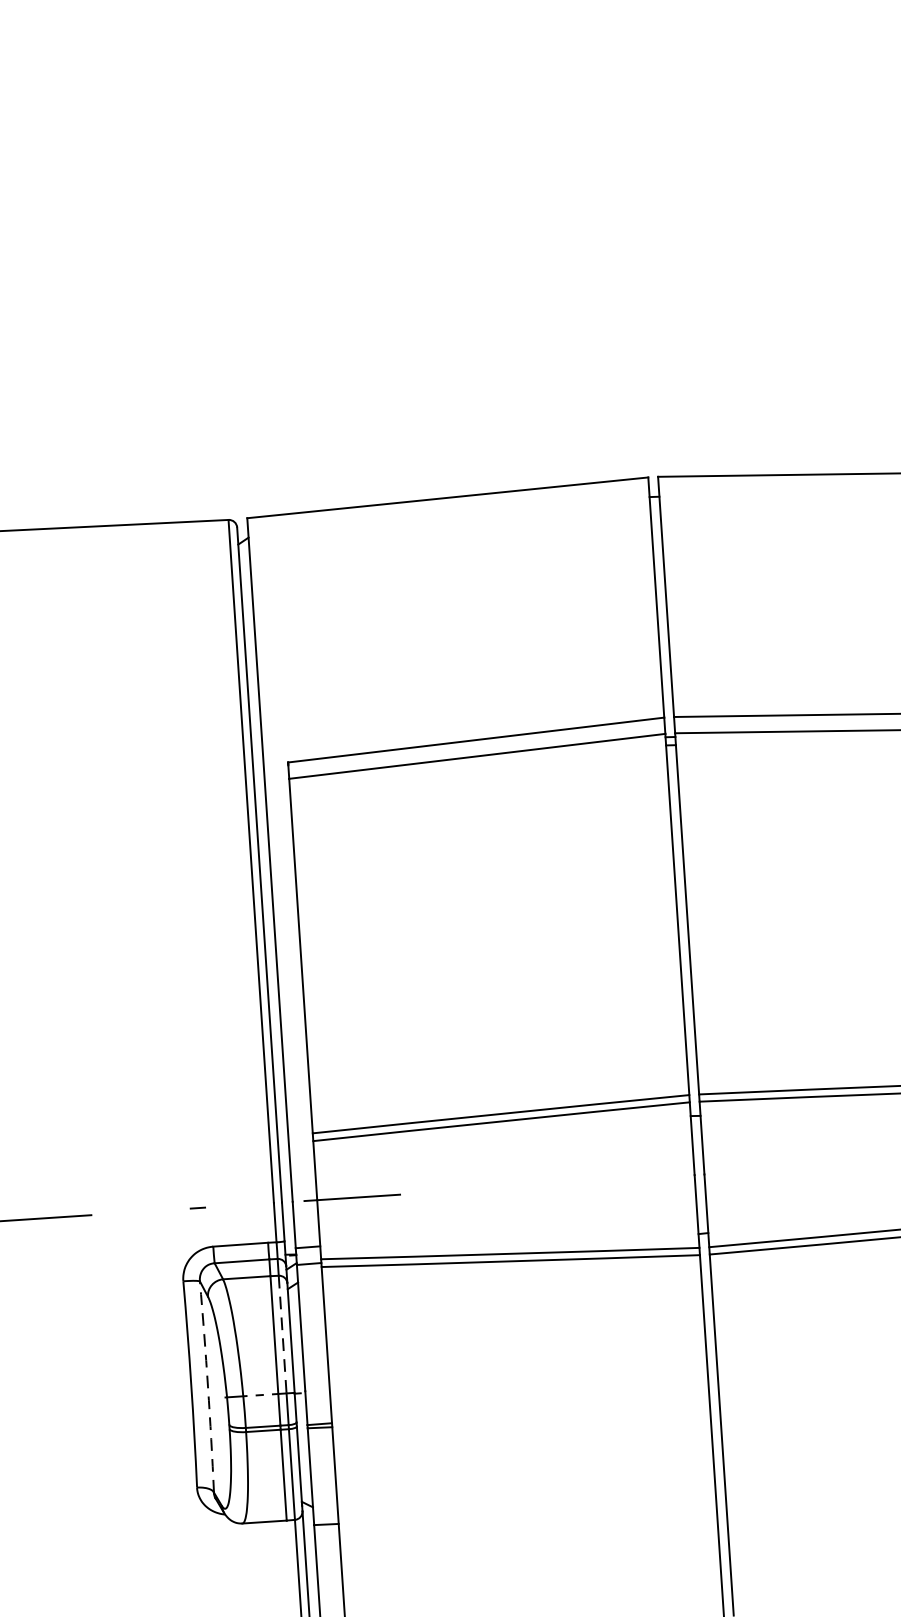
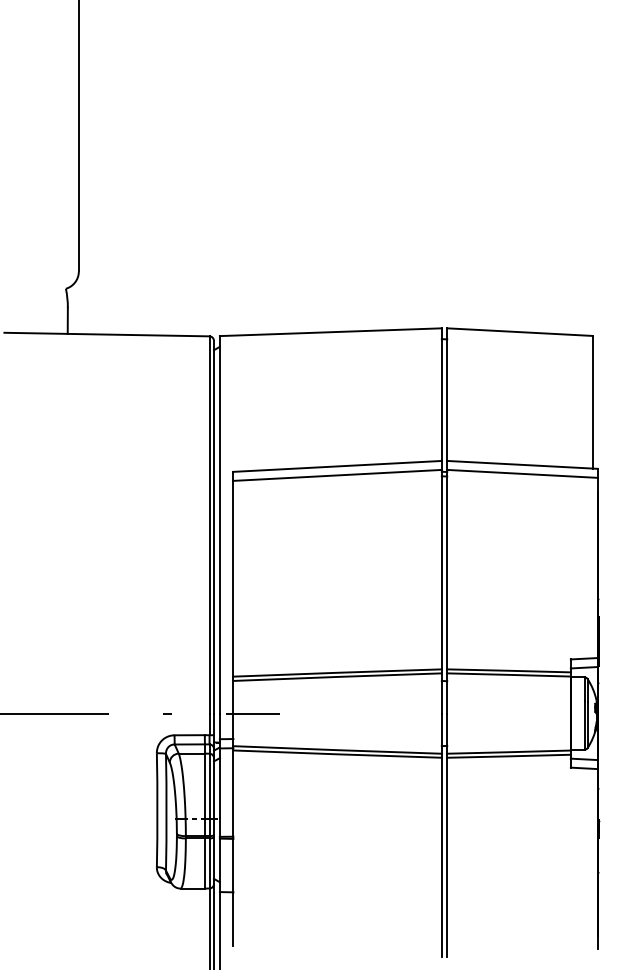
line: (282, 1335) -> (209, 786), dashed -> solid
arc: (207, 1387) -> (166, 812), dashed -> solid

